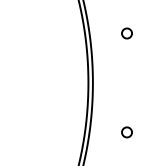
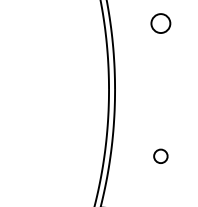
part: (126, 33) -> (160, 23), size x1.4

